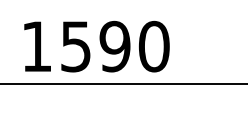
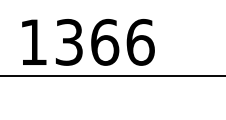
text: (115, 45) -> (105, 41), 1590 -> 1366

